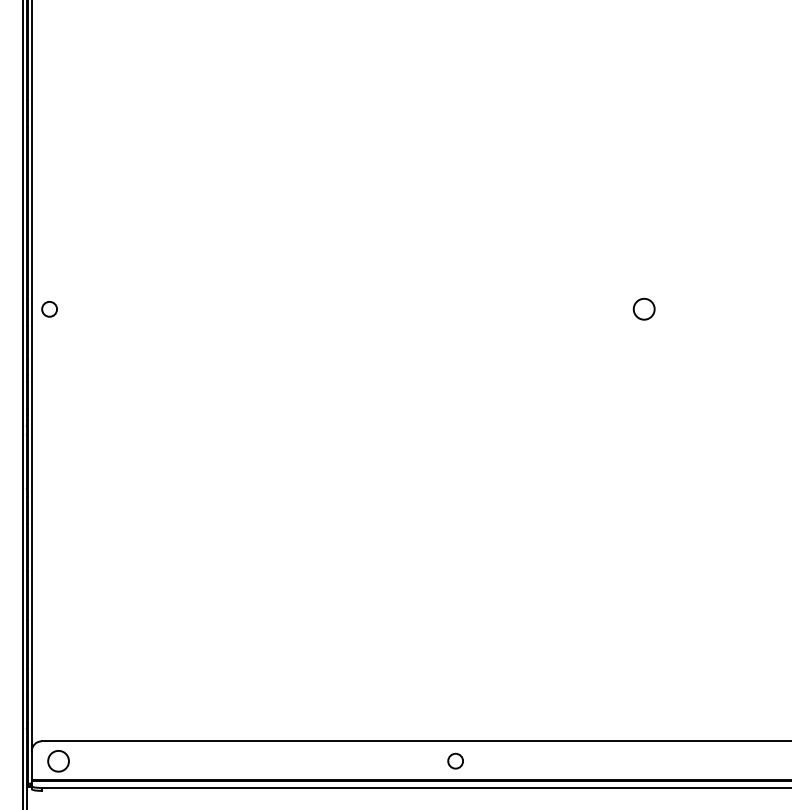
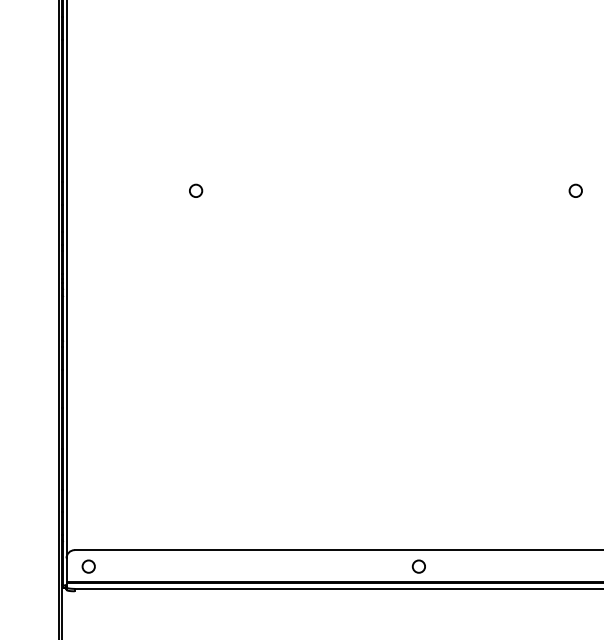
circle: (49, 309) -> (195, 191), moved
circle: (644, 309) -> (575, 191), size x0.71
circle: (58, 760) -> (88, 566), size x0.71

